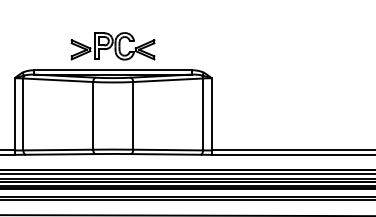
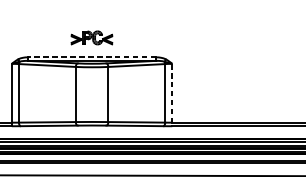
part: (112, 46) -> (91, 38), size x0.6
line: (113, 70) -> (92, 57), solid -> dashed
line: (211, 117) -> (172, 95), solid -> dashed

